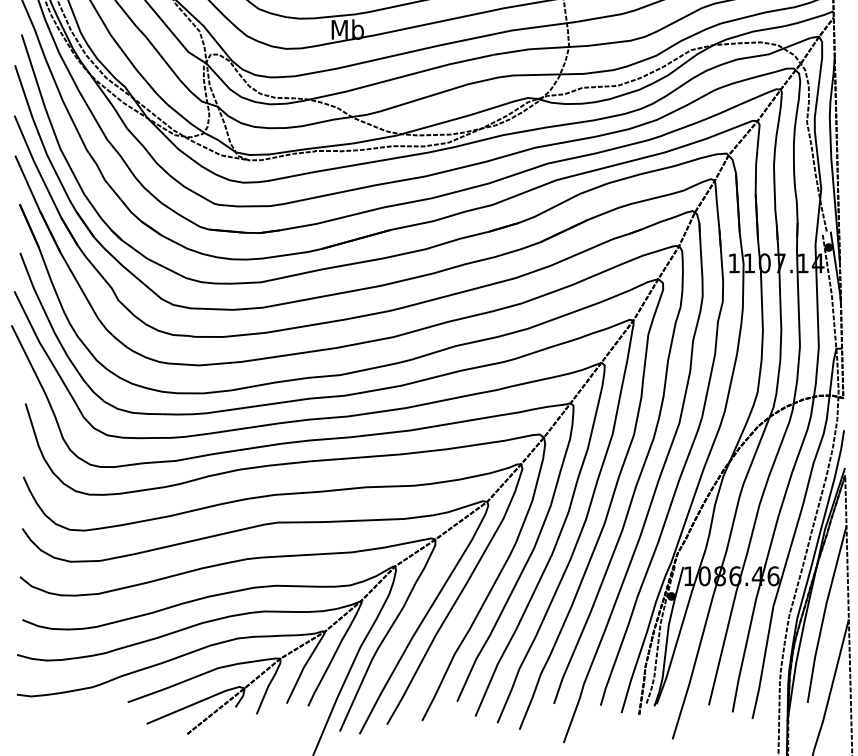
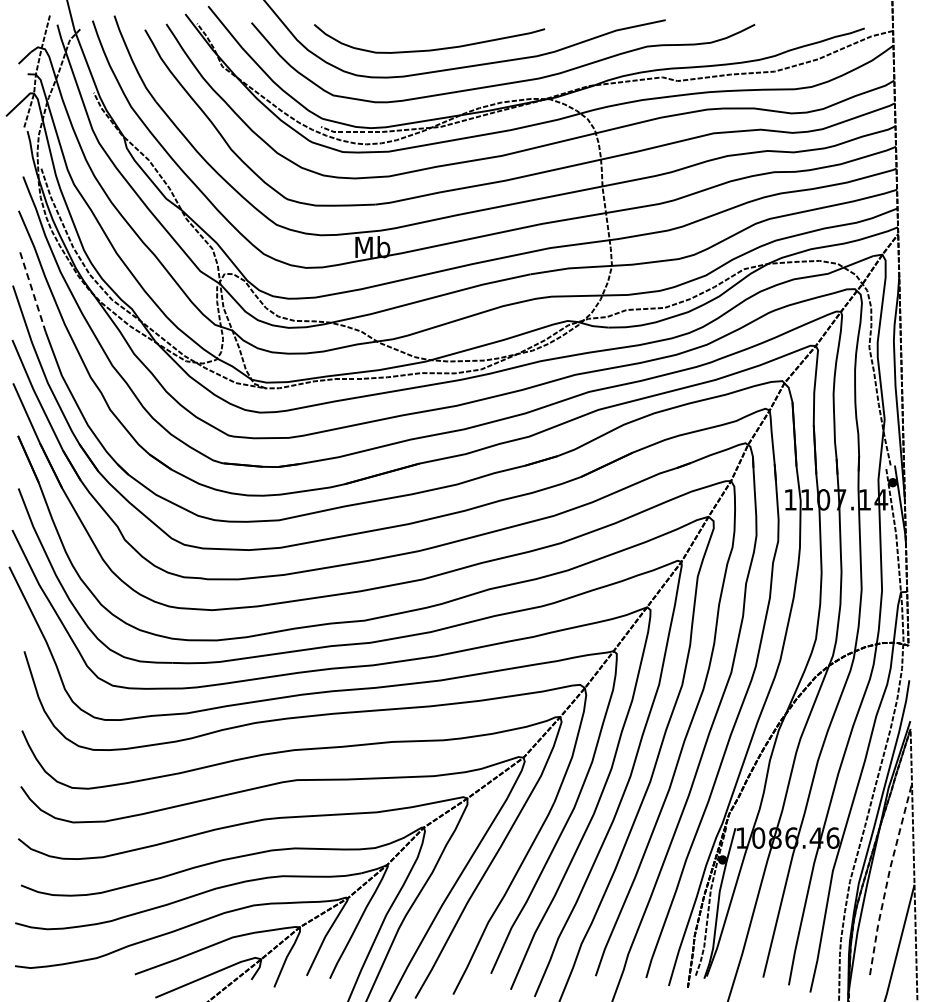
line: (33, 71) -> (32, 292), solid -> dashed
line: (824, 613) -> (888, 878), solid -> dashed

